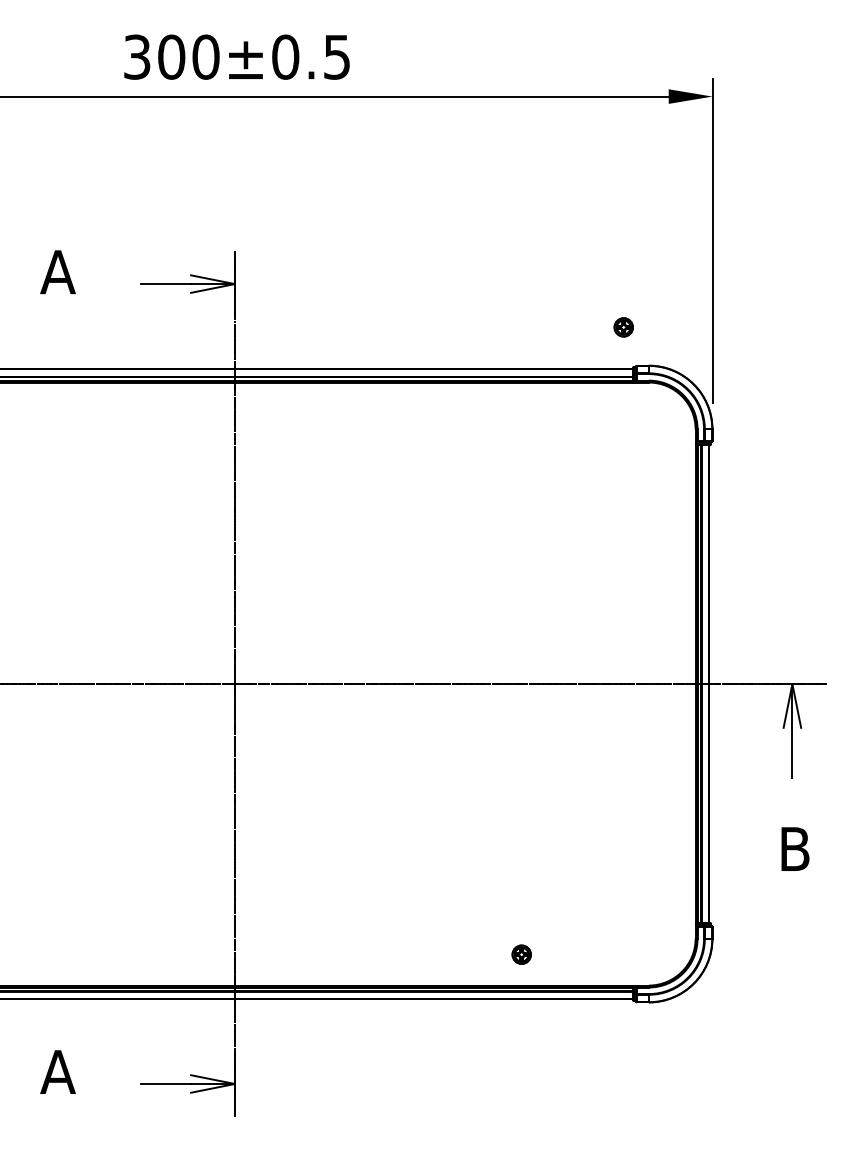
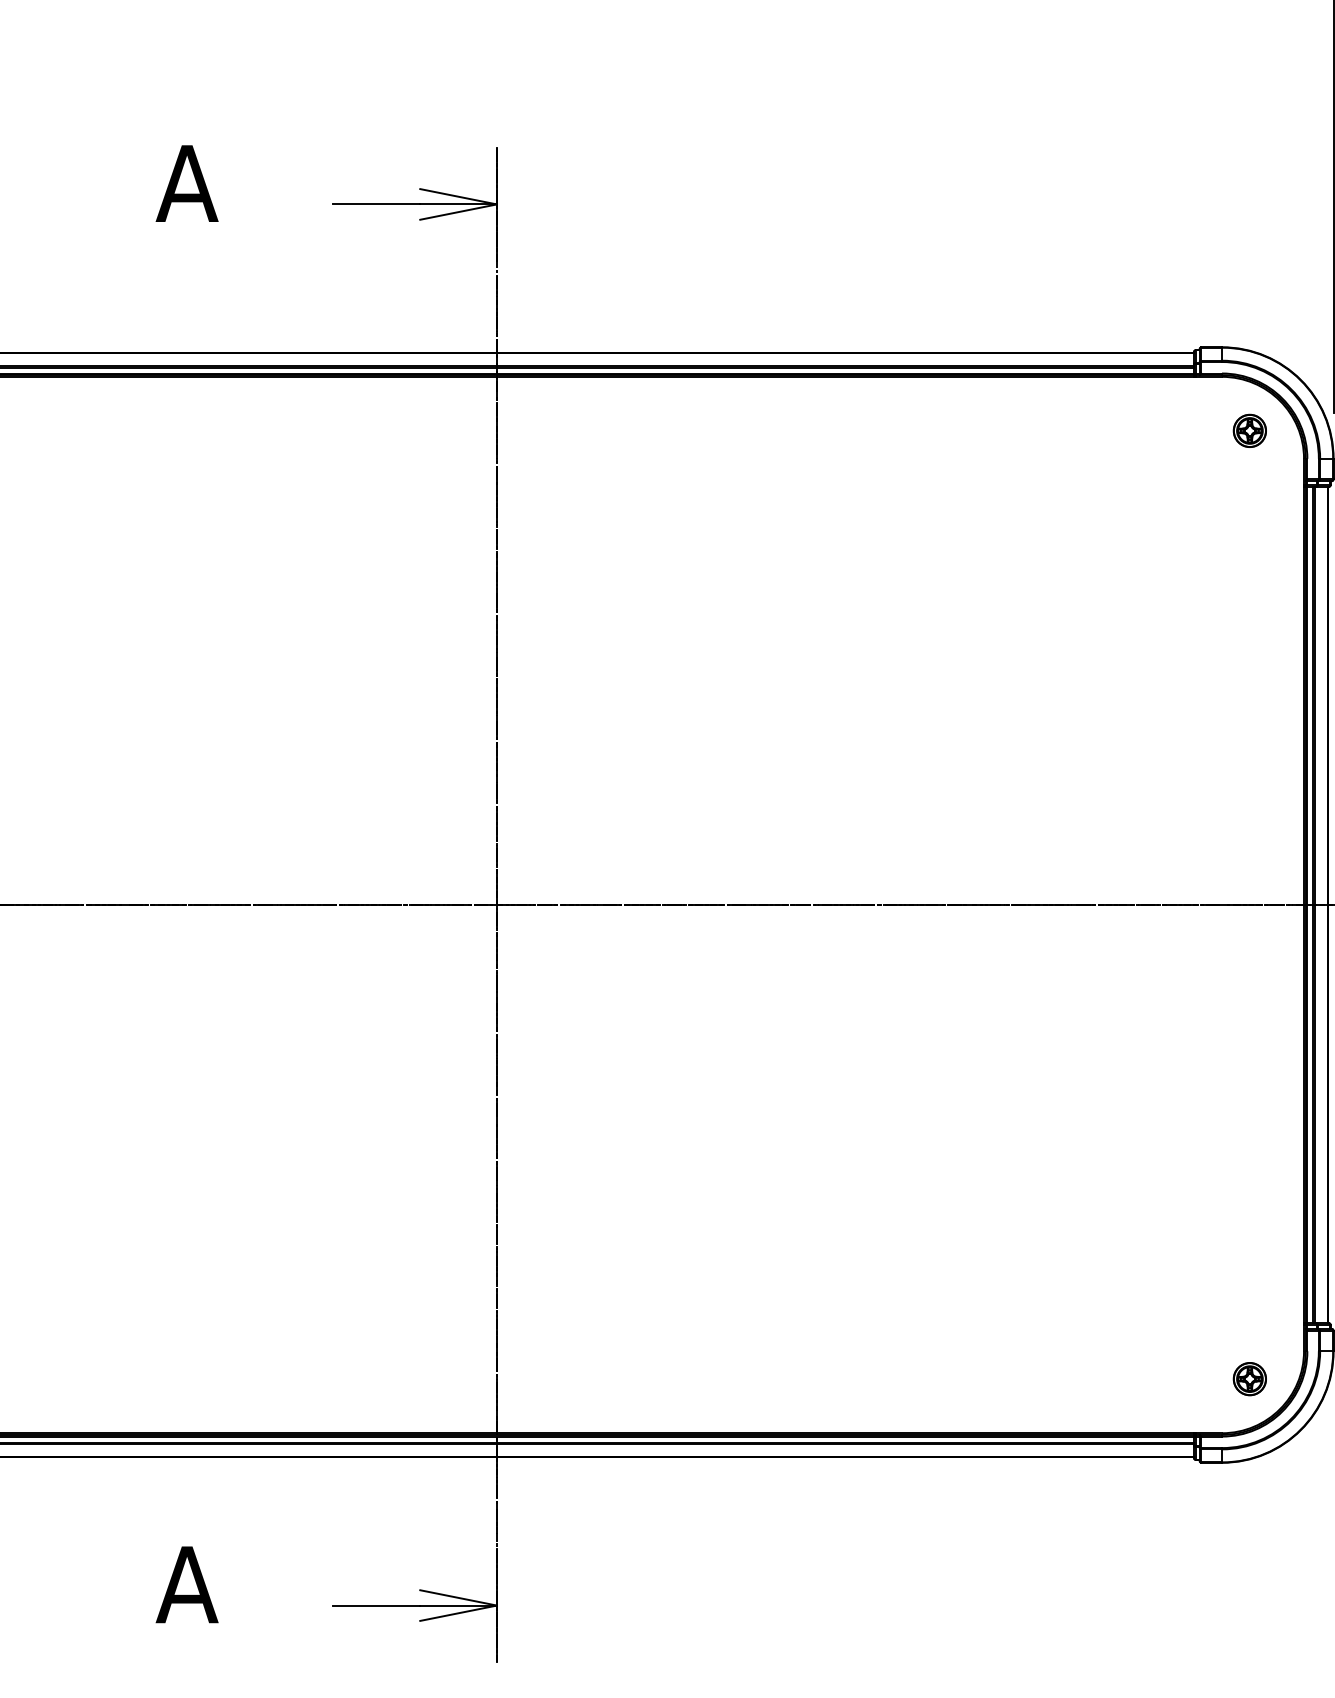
part: (623, 327) -> (1249, 431), moved
part: (521, 954) -> (1249, 1378), moved

